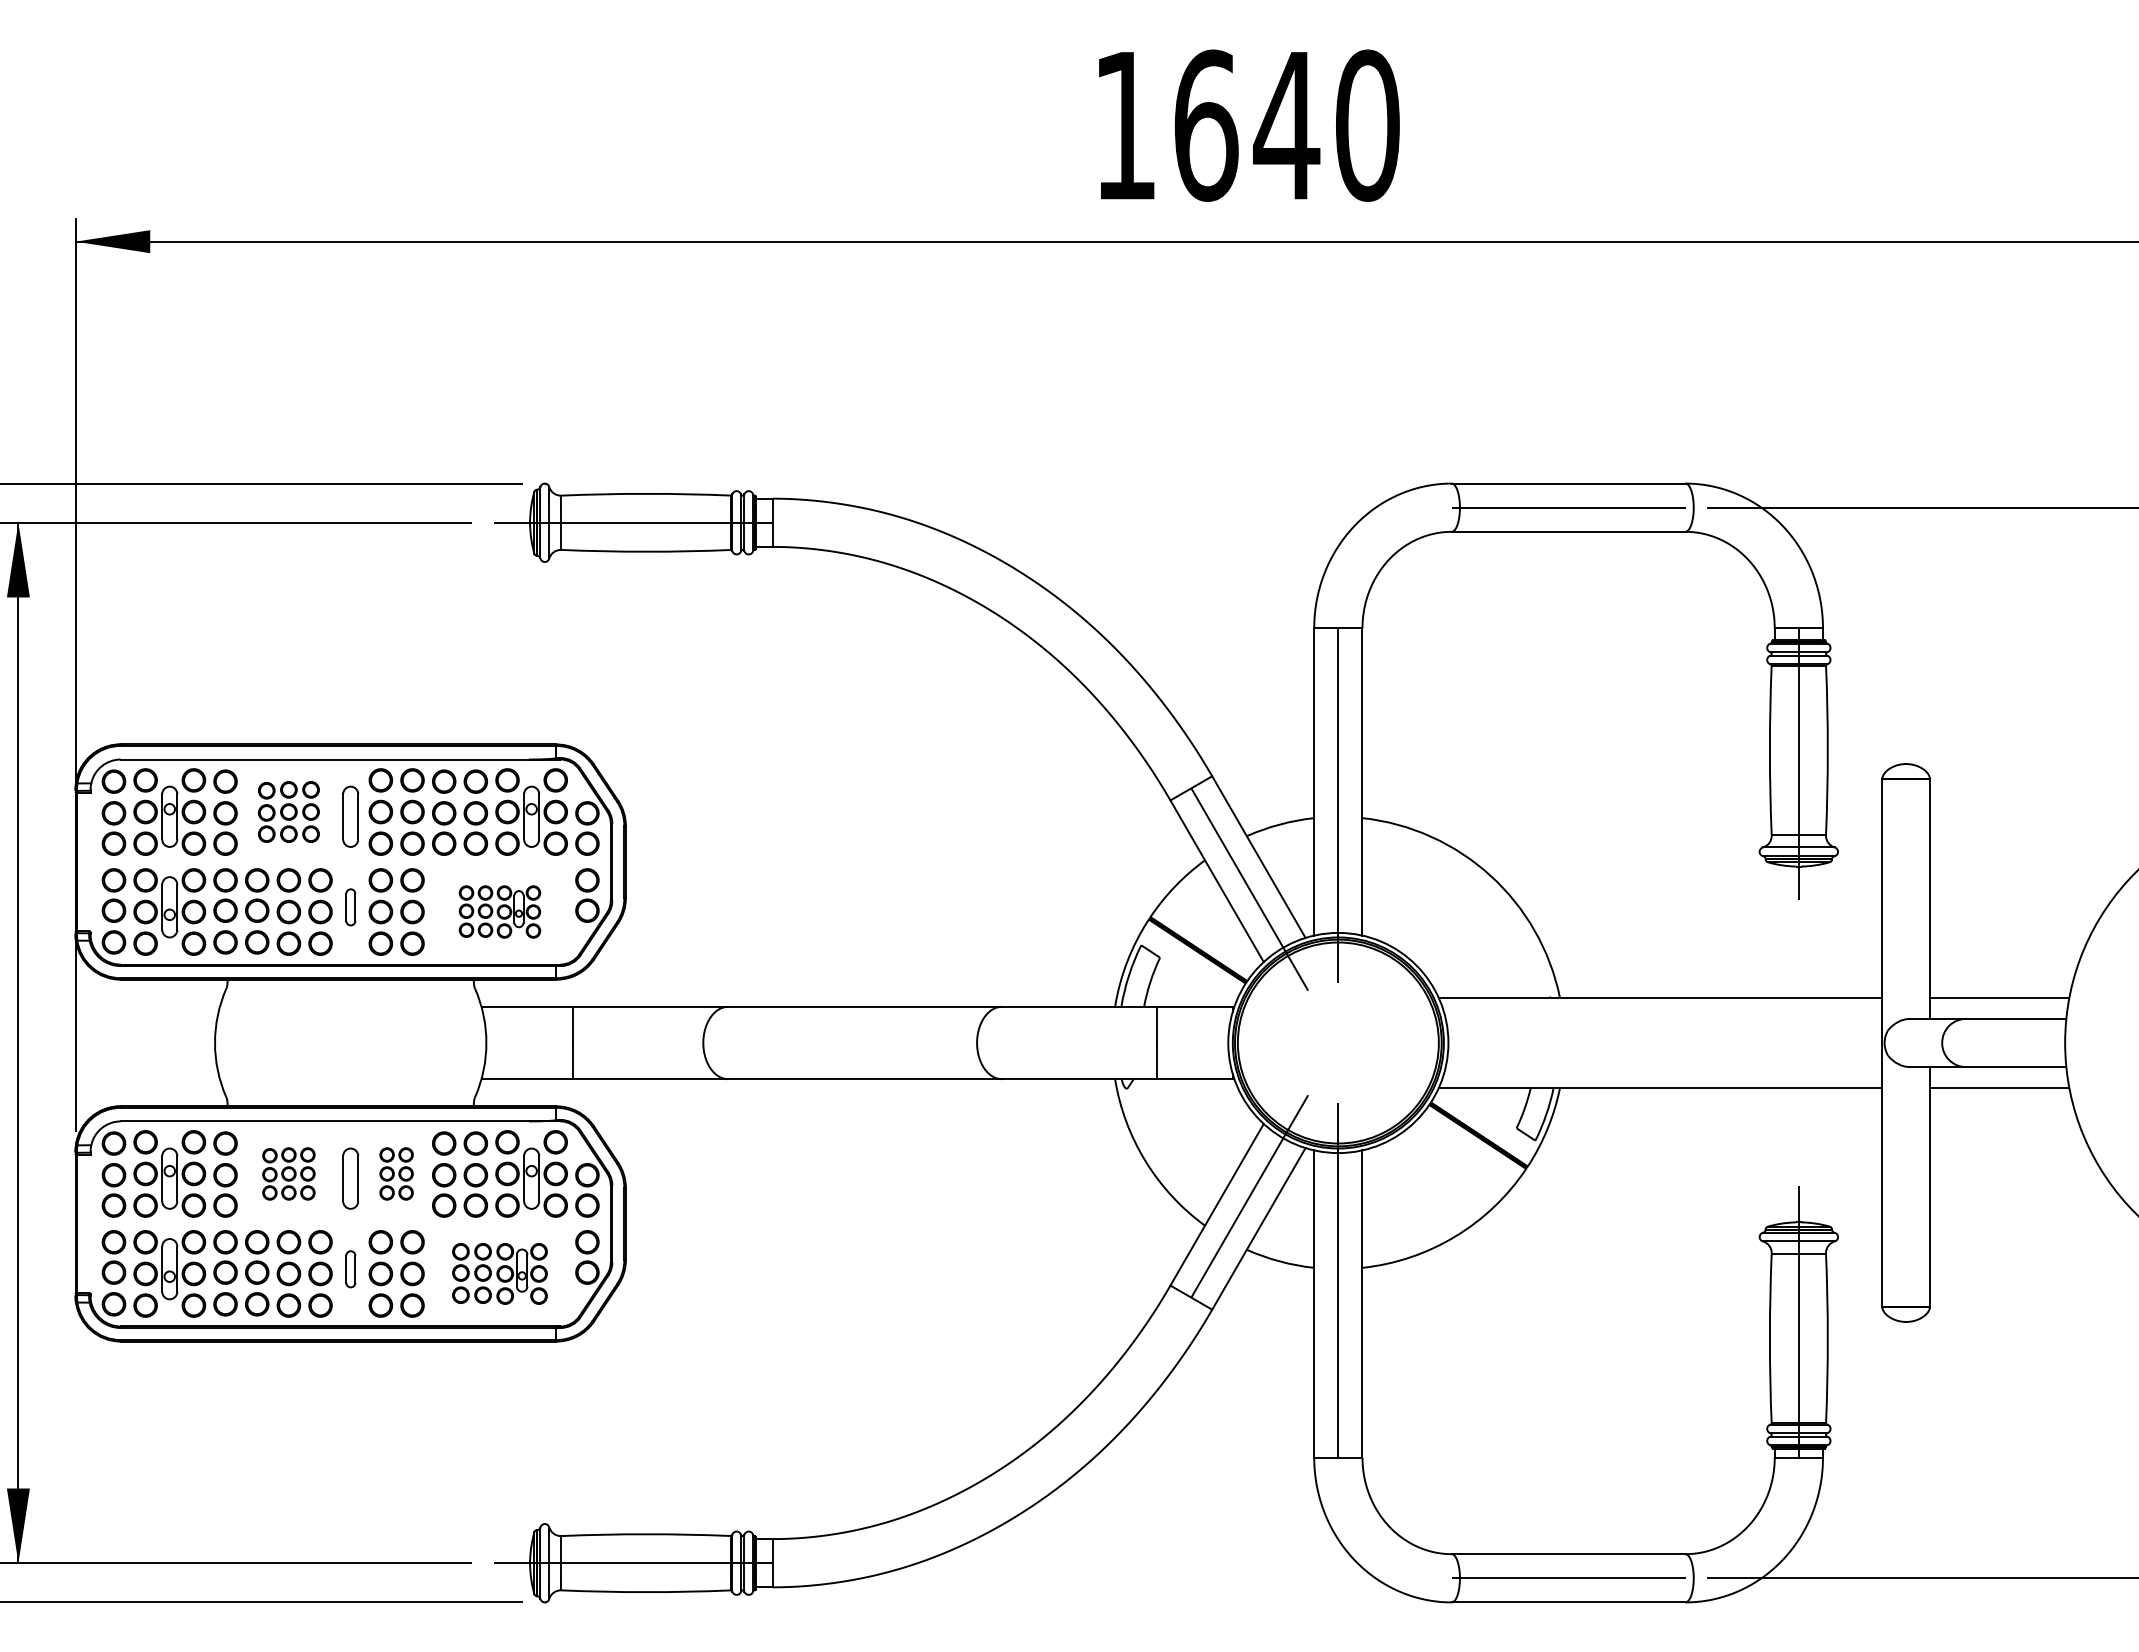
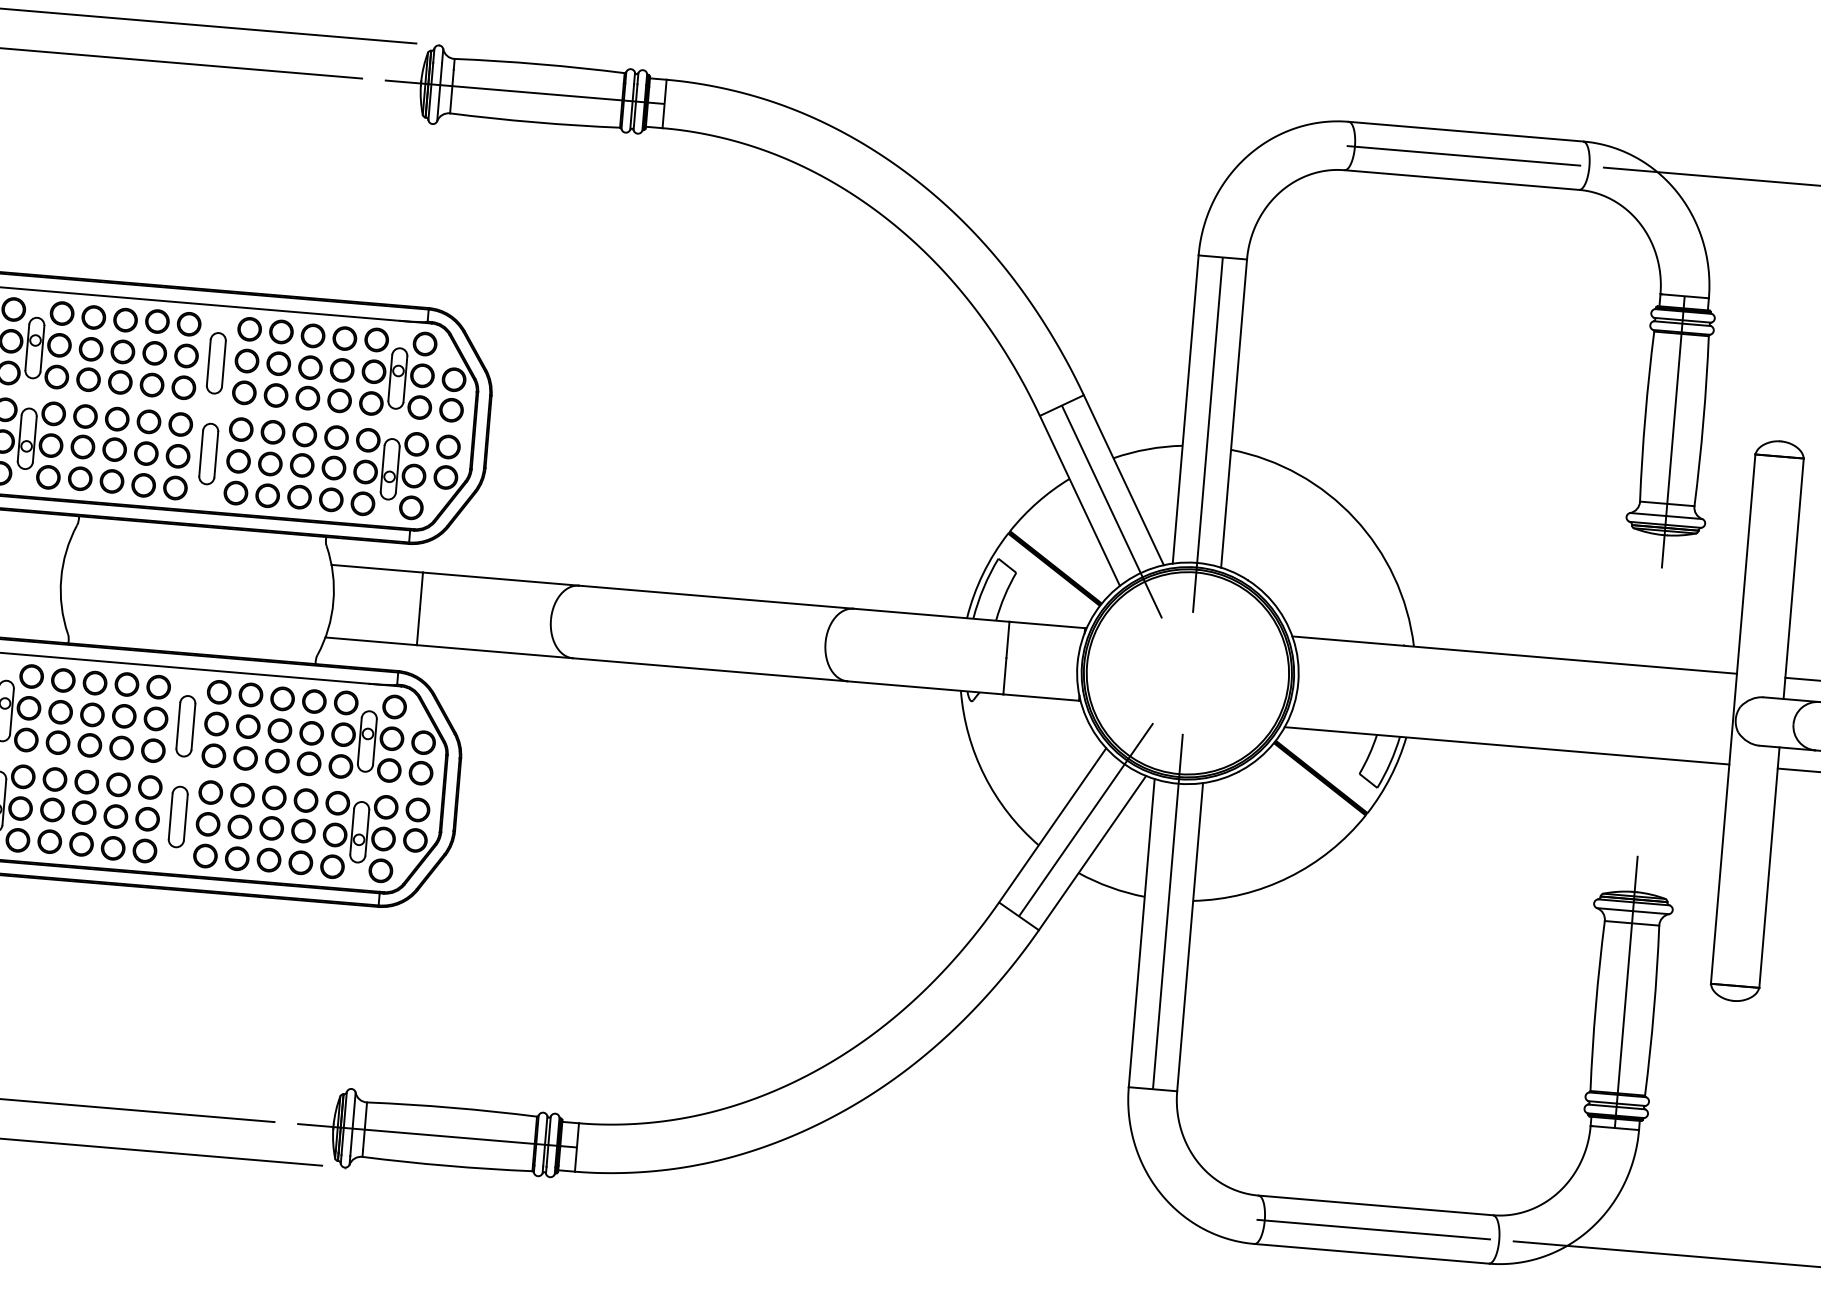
part: (288, 811) -> (154, 352), size x1.43
part: (350, 907) -> (208, 454), size x1.67
part: (499, 911) -> (357, 470), size x1.67
part: (288, 1173) -> (123, 715), size x1.67
part: (396, 1173) -> (232, 724), size x1.67
part: (350, 1269) -> (178, 817), size x1.67
part: (499, 1273) -> (327, 833), size x1.43

